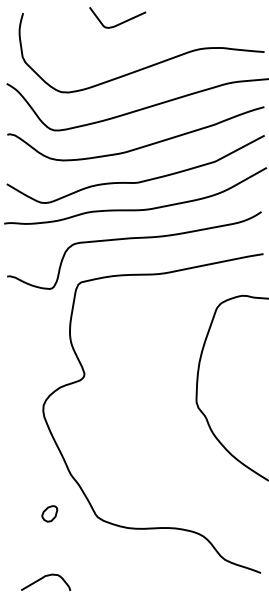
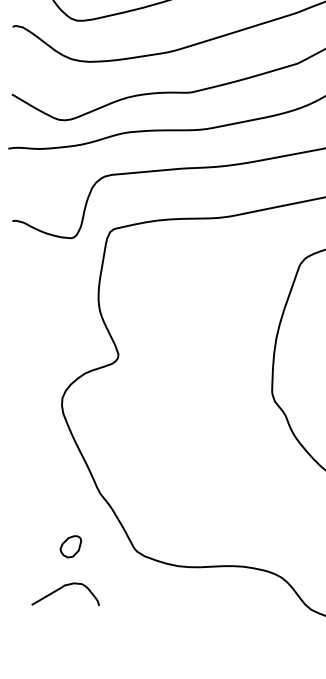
curve: (45, 577) -> (65, 587), moved

